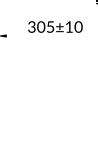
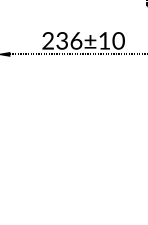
text: (41, 26) -> (62, 40), 305±10 -> 236±10

